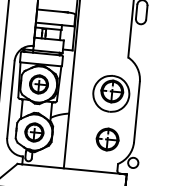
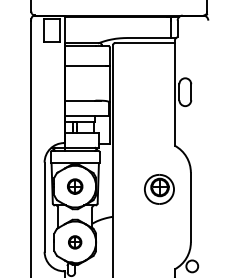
part: (38, 84) -> (74, 186), size x0.7
part: (111, 93) -> (159, 189), size x0.7
part: (33, 132) -> (74, 242), size x0.6
part: (107, 138) -> (159, 241), removed

